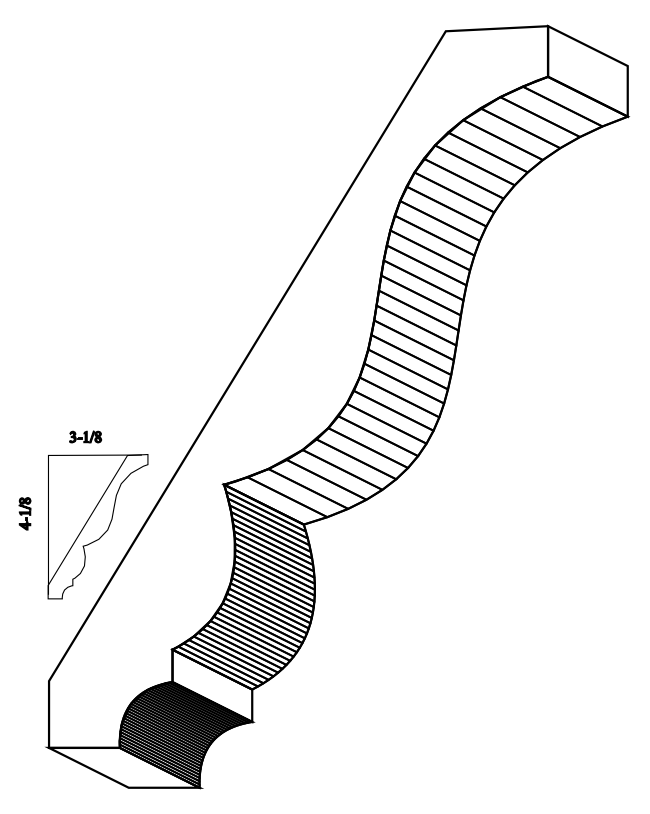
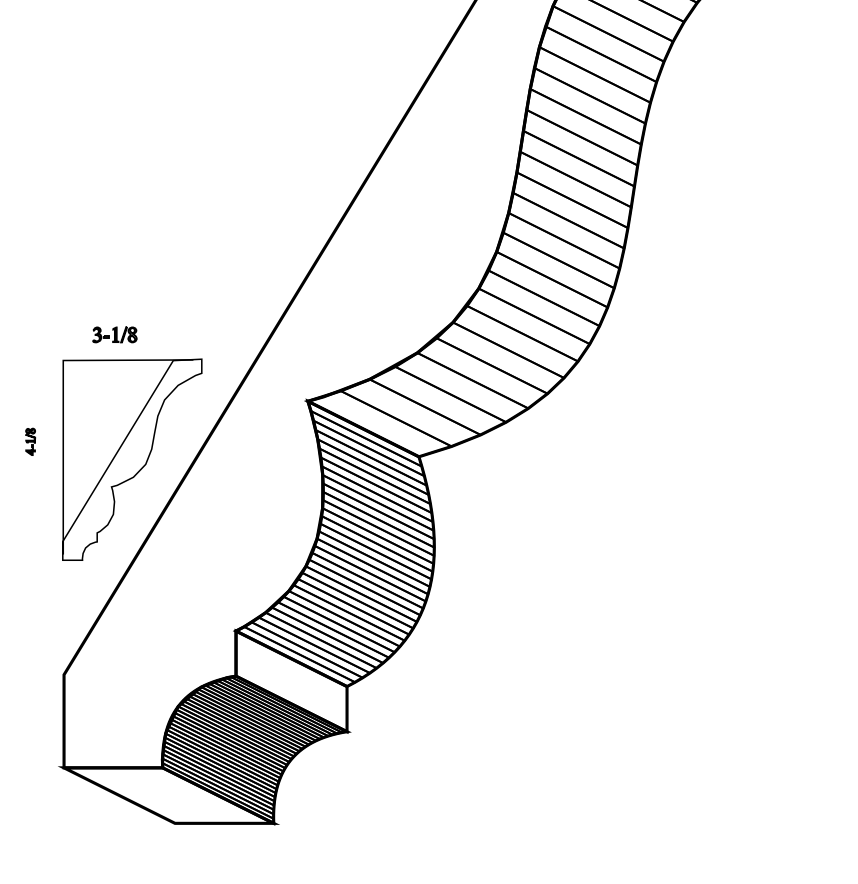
part: (24, 513) -> (29, 441), size x0.6

